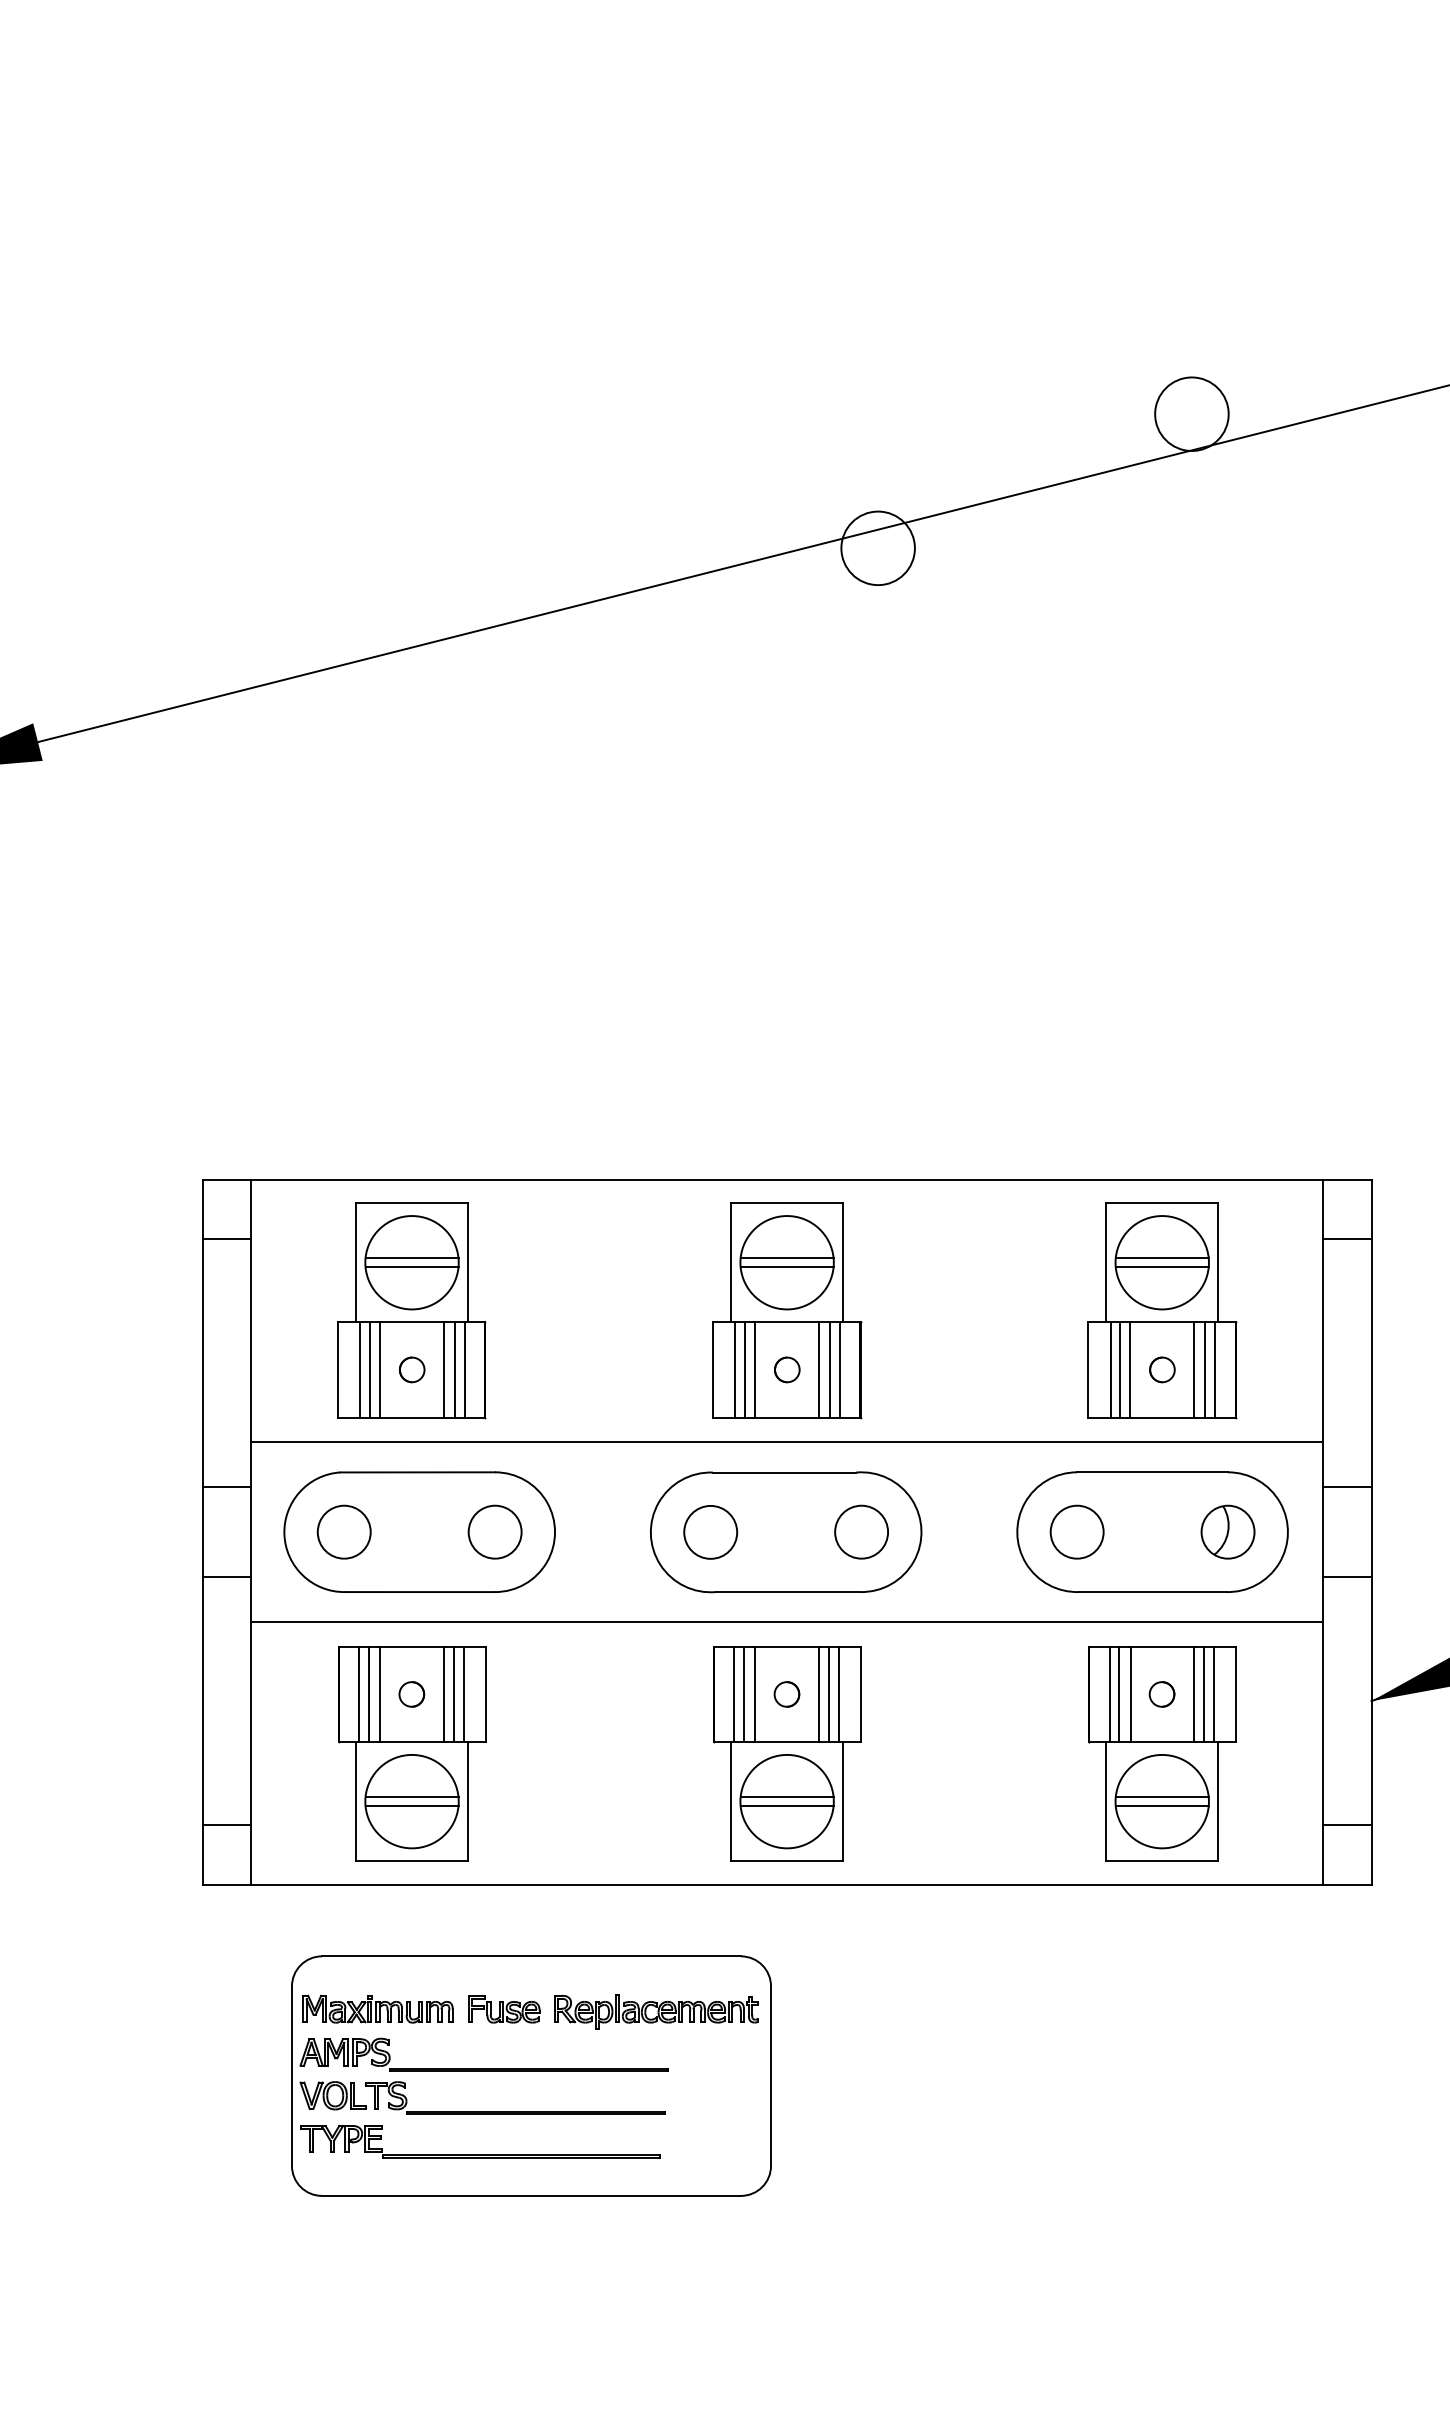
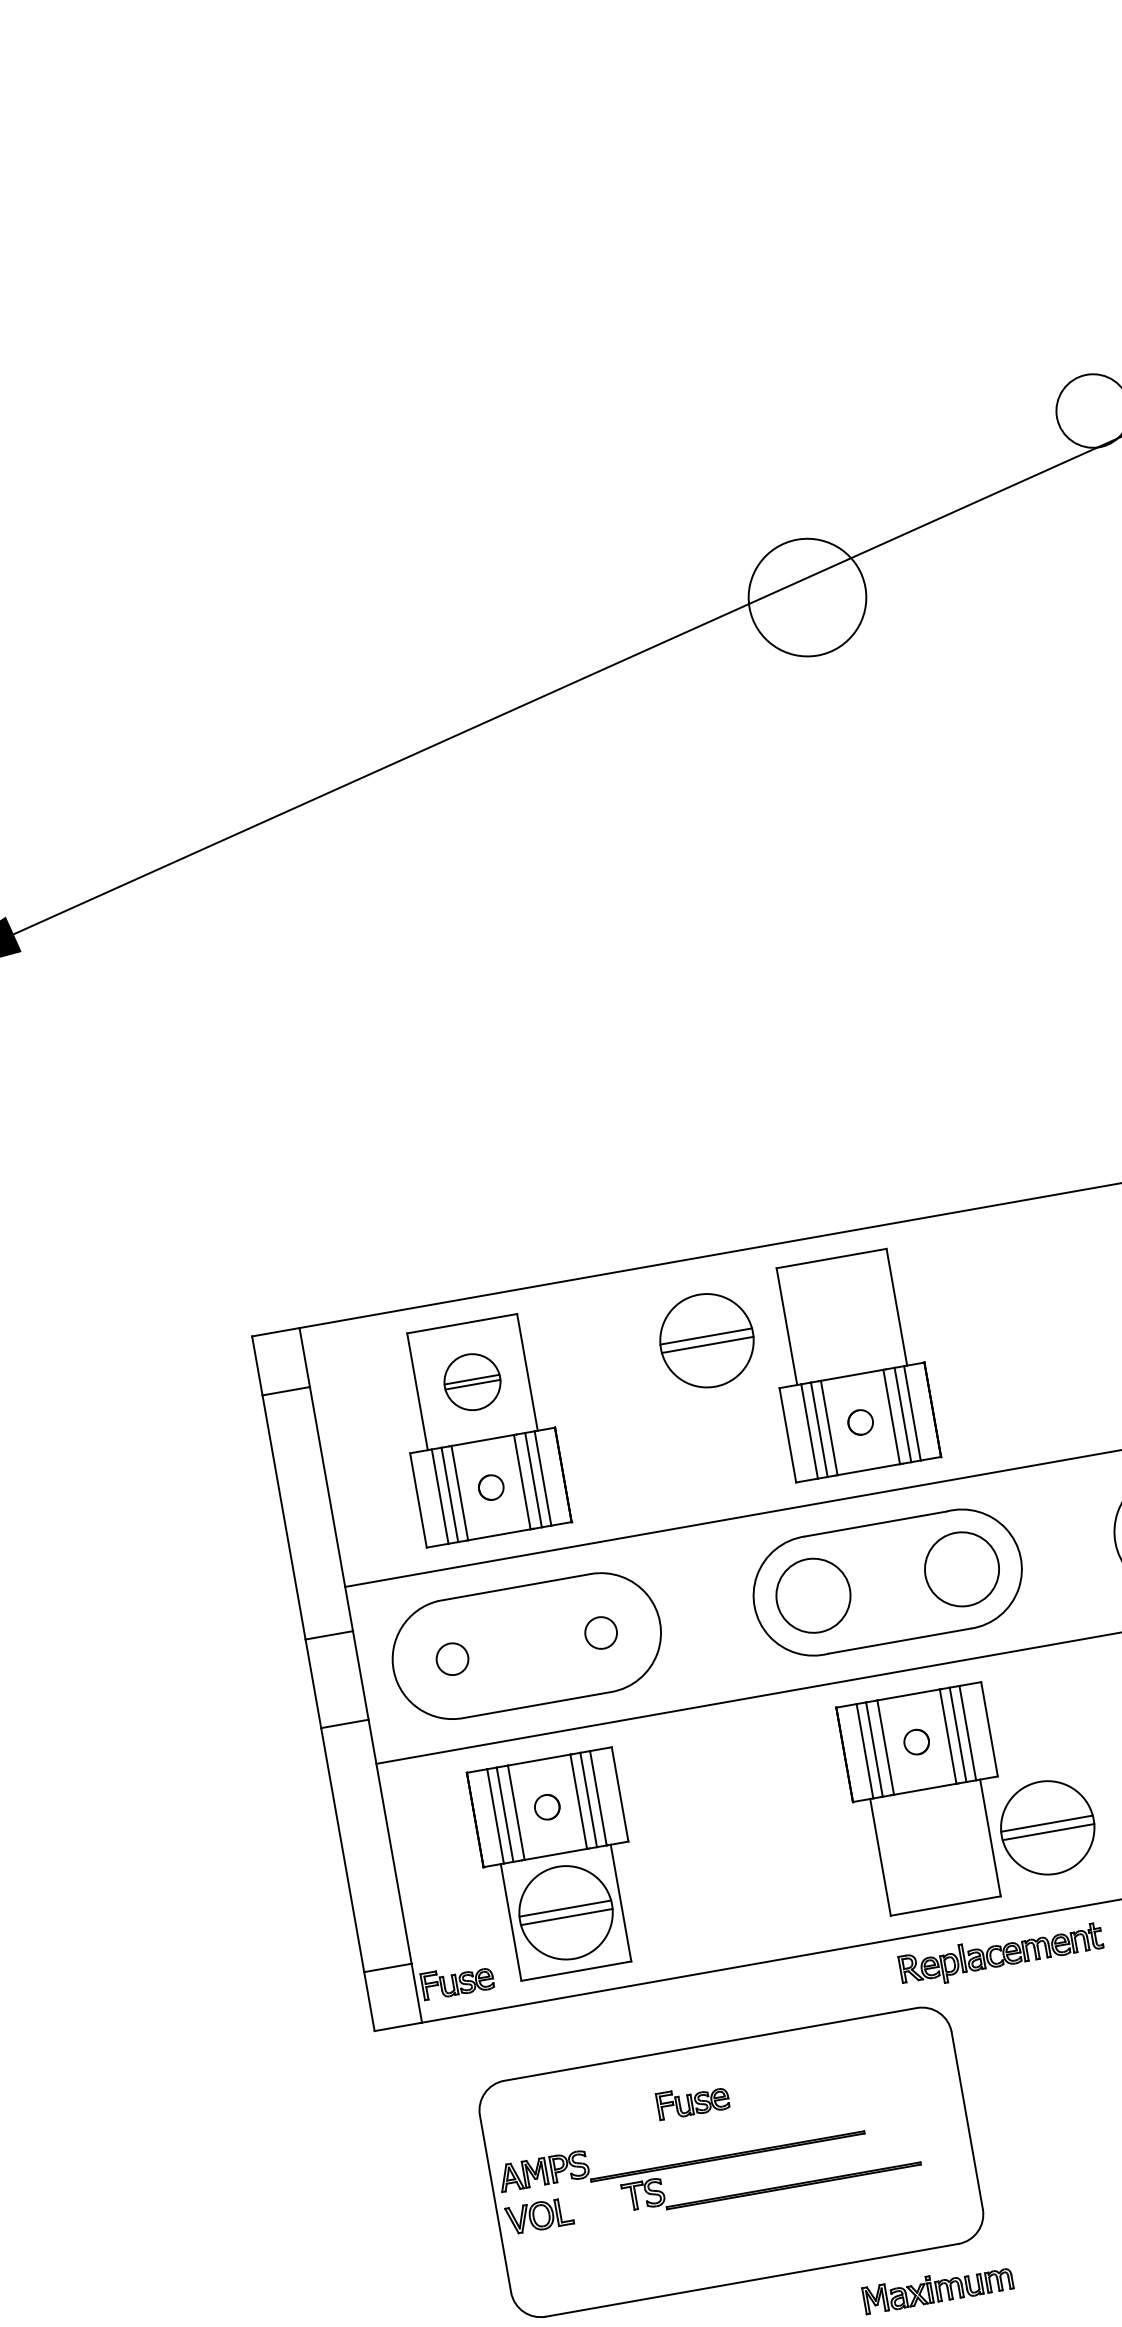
circle: (877, 548) -> (806, 597), size x1.6
part: (411, 1262) -> (471, 1381), size x0.6
part: (786, 1262) -> (706, 1340), moved
circle: (343, 1531) -> (451, 1658), size x0.6
circle: (494, 1531) -> (600, 1632), size x0.6
circle: (710, 1531) -> (813, 1594), size x1.4
circle: (861, 1531) -> (961, 1568), size x1.4
part: (786, 1801) -> (1047, 1827), moved
part: (293, 1850) -> (457, 1981), added
part: (377, 2008) -> (937, 2287), moved
part: (656, 2011) -> (1001, 1954), moved
part: (515, 2111) -> (773, 2187), moved
part: (480, 2154) -> (694, 2248), removed

